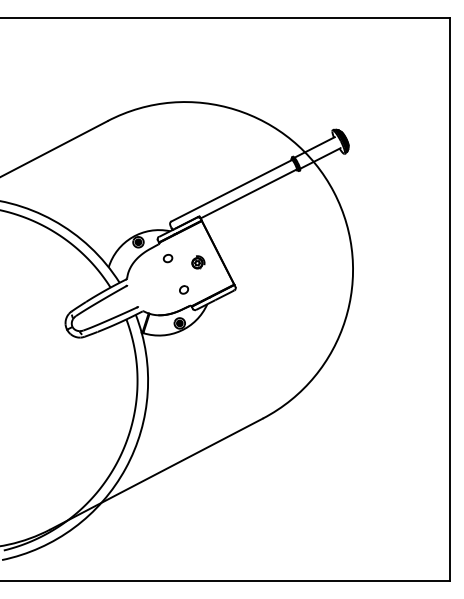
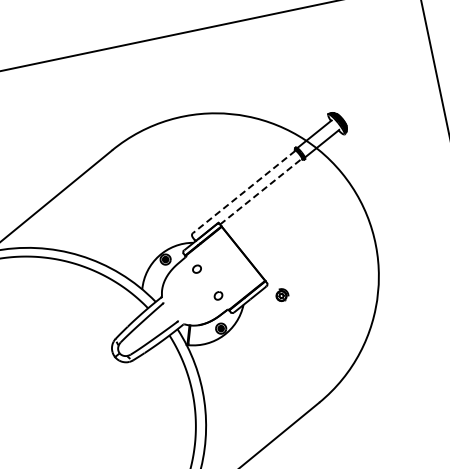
line: (231, 190) -> (243, 191), solid -> dashed
line: (248, 194) -> (260, 192), solid -> dashed
part: (198, 262) -> (282, 295), moved

